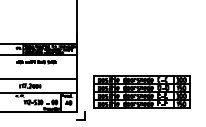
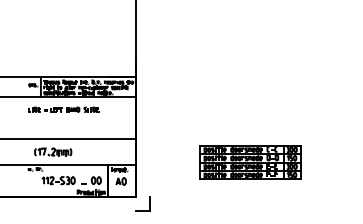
part: (141, 91) -> (249, 161), size x0.6

